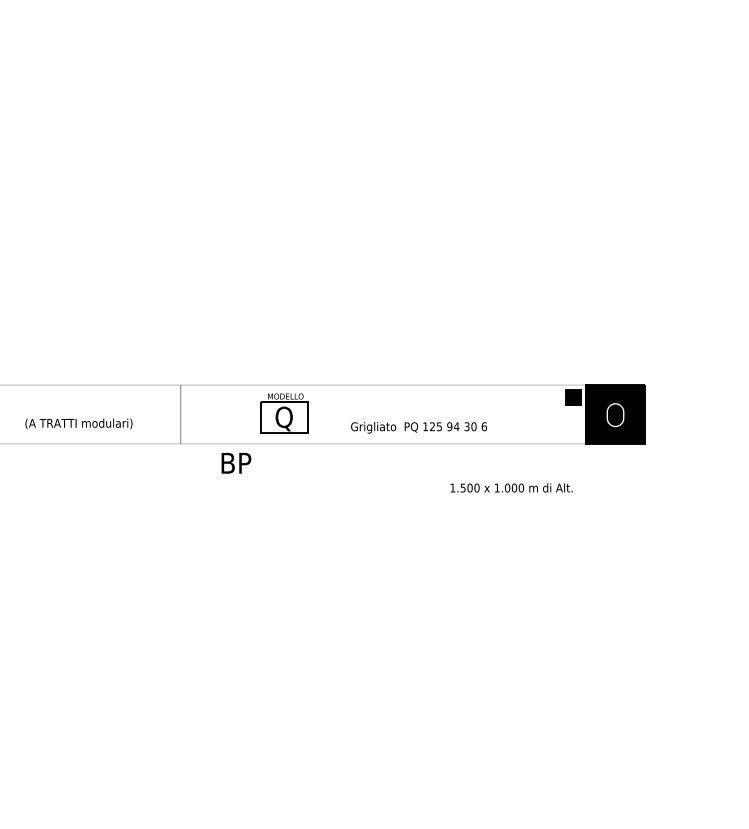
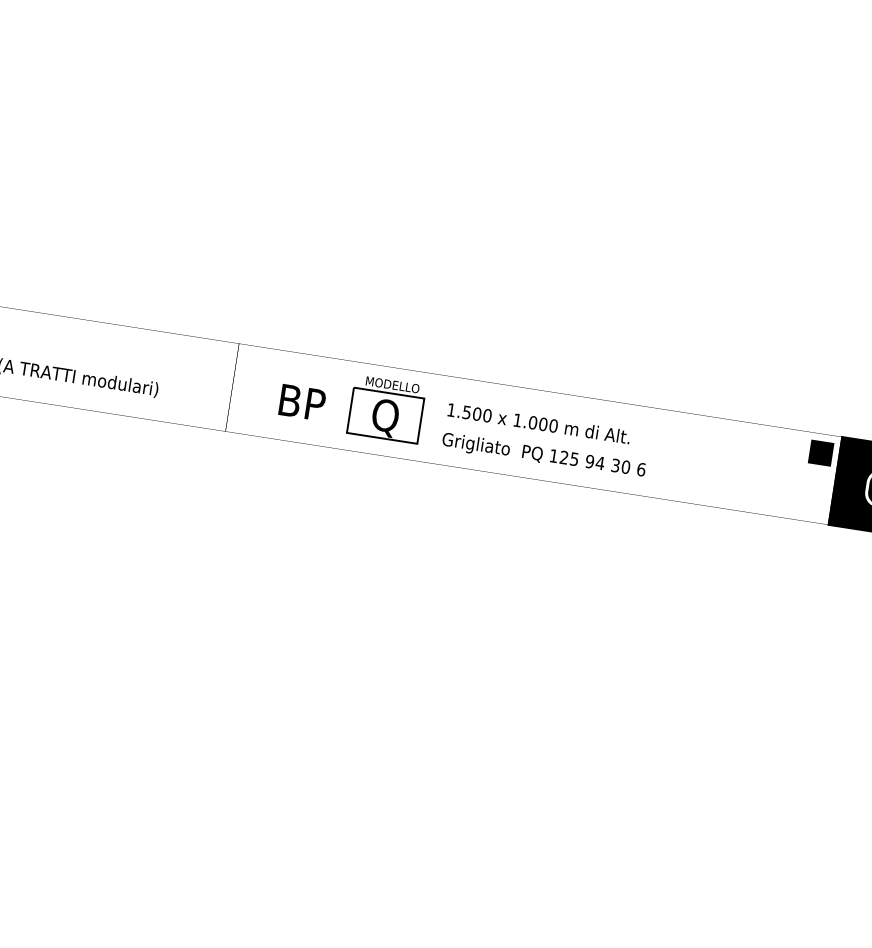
text: (418, 427) -> (543, 455), moved
text: (236, 462) -> (302, 401), moved
text: (511, 487) -> (539, 422), moved

